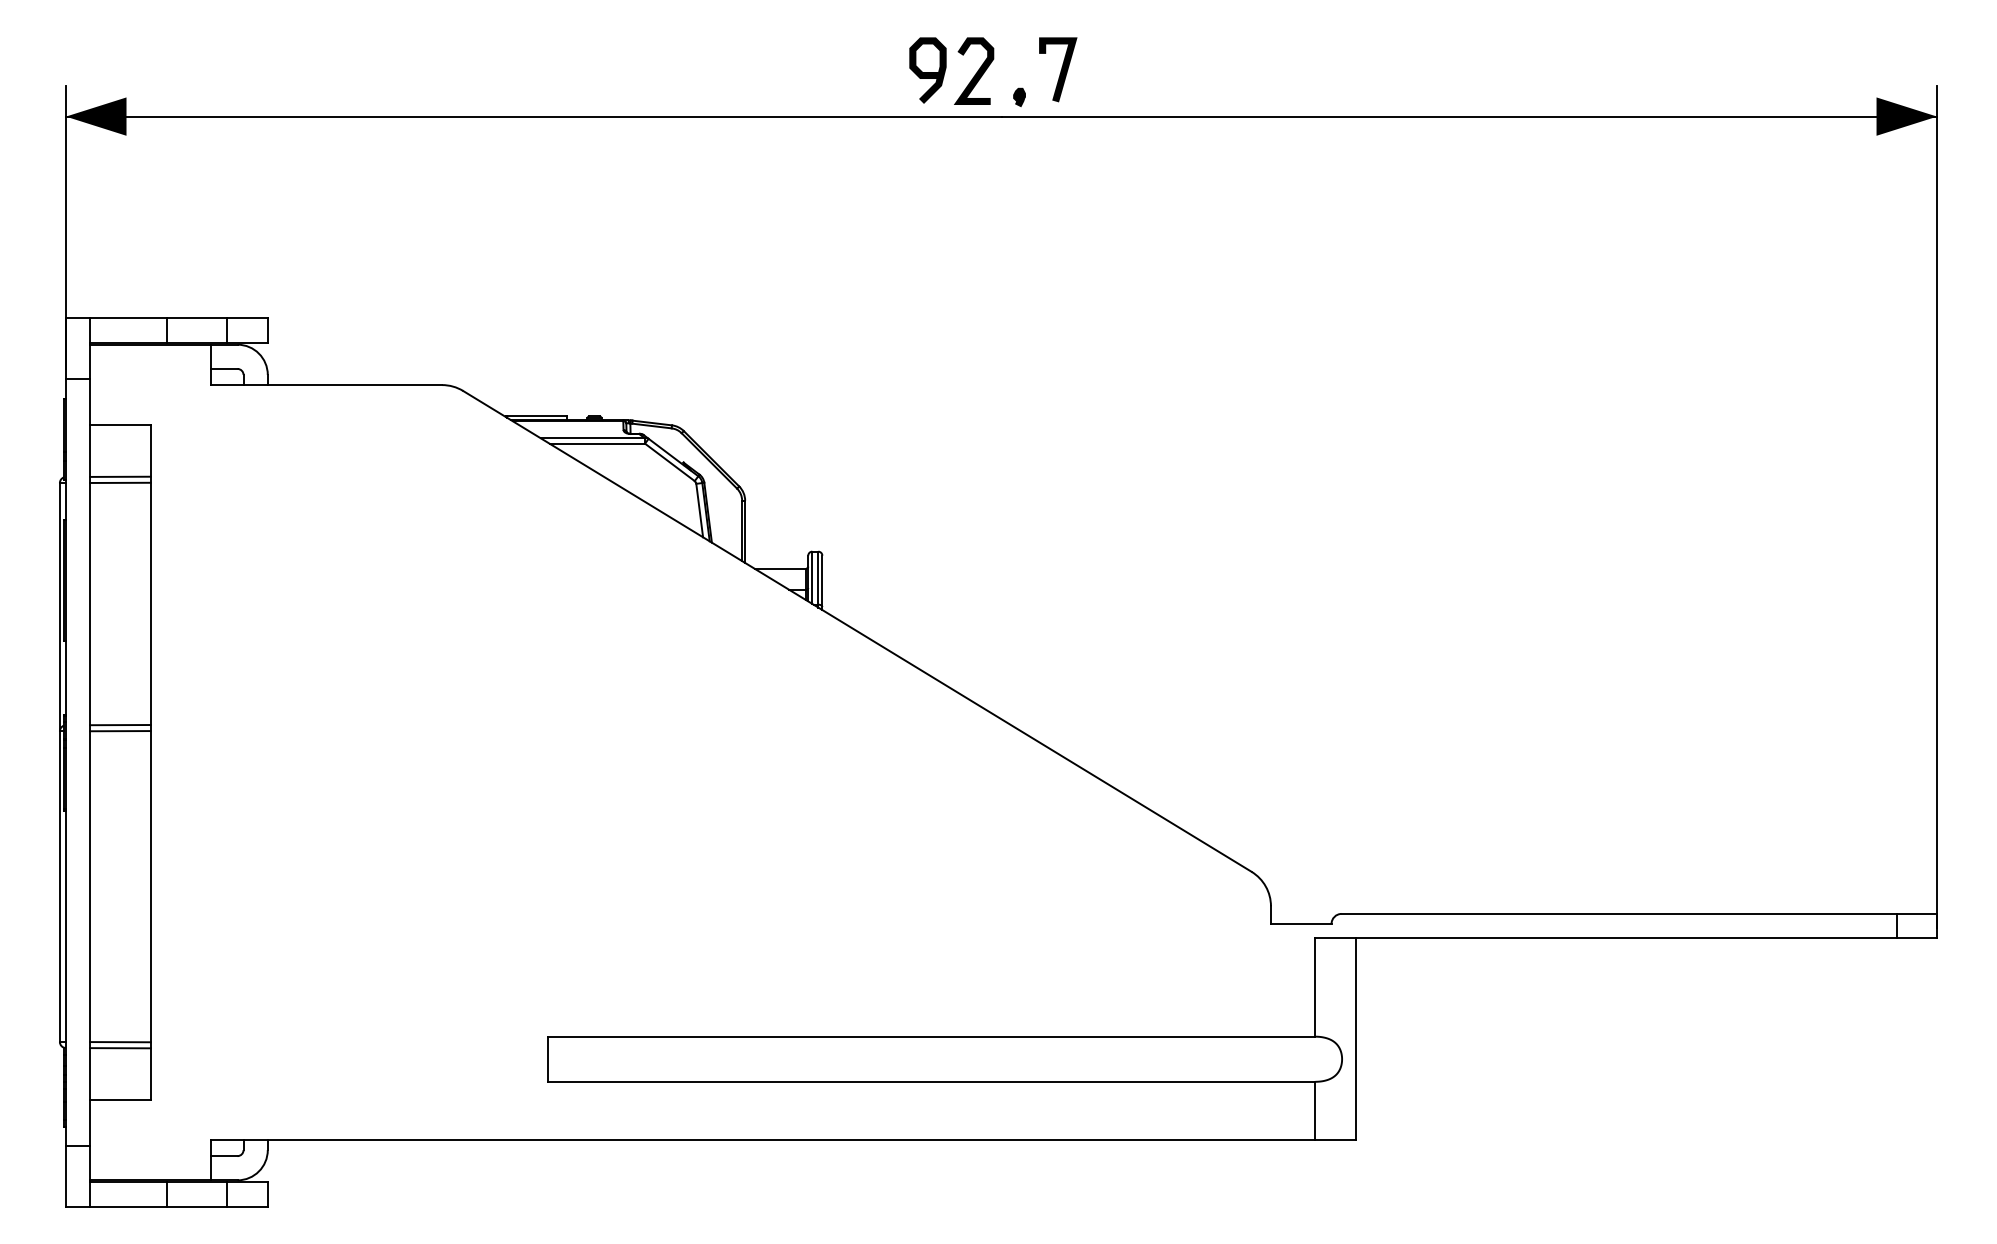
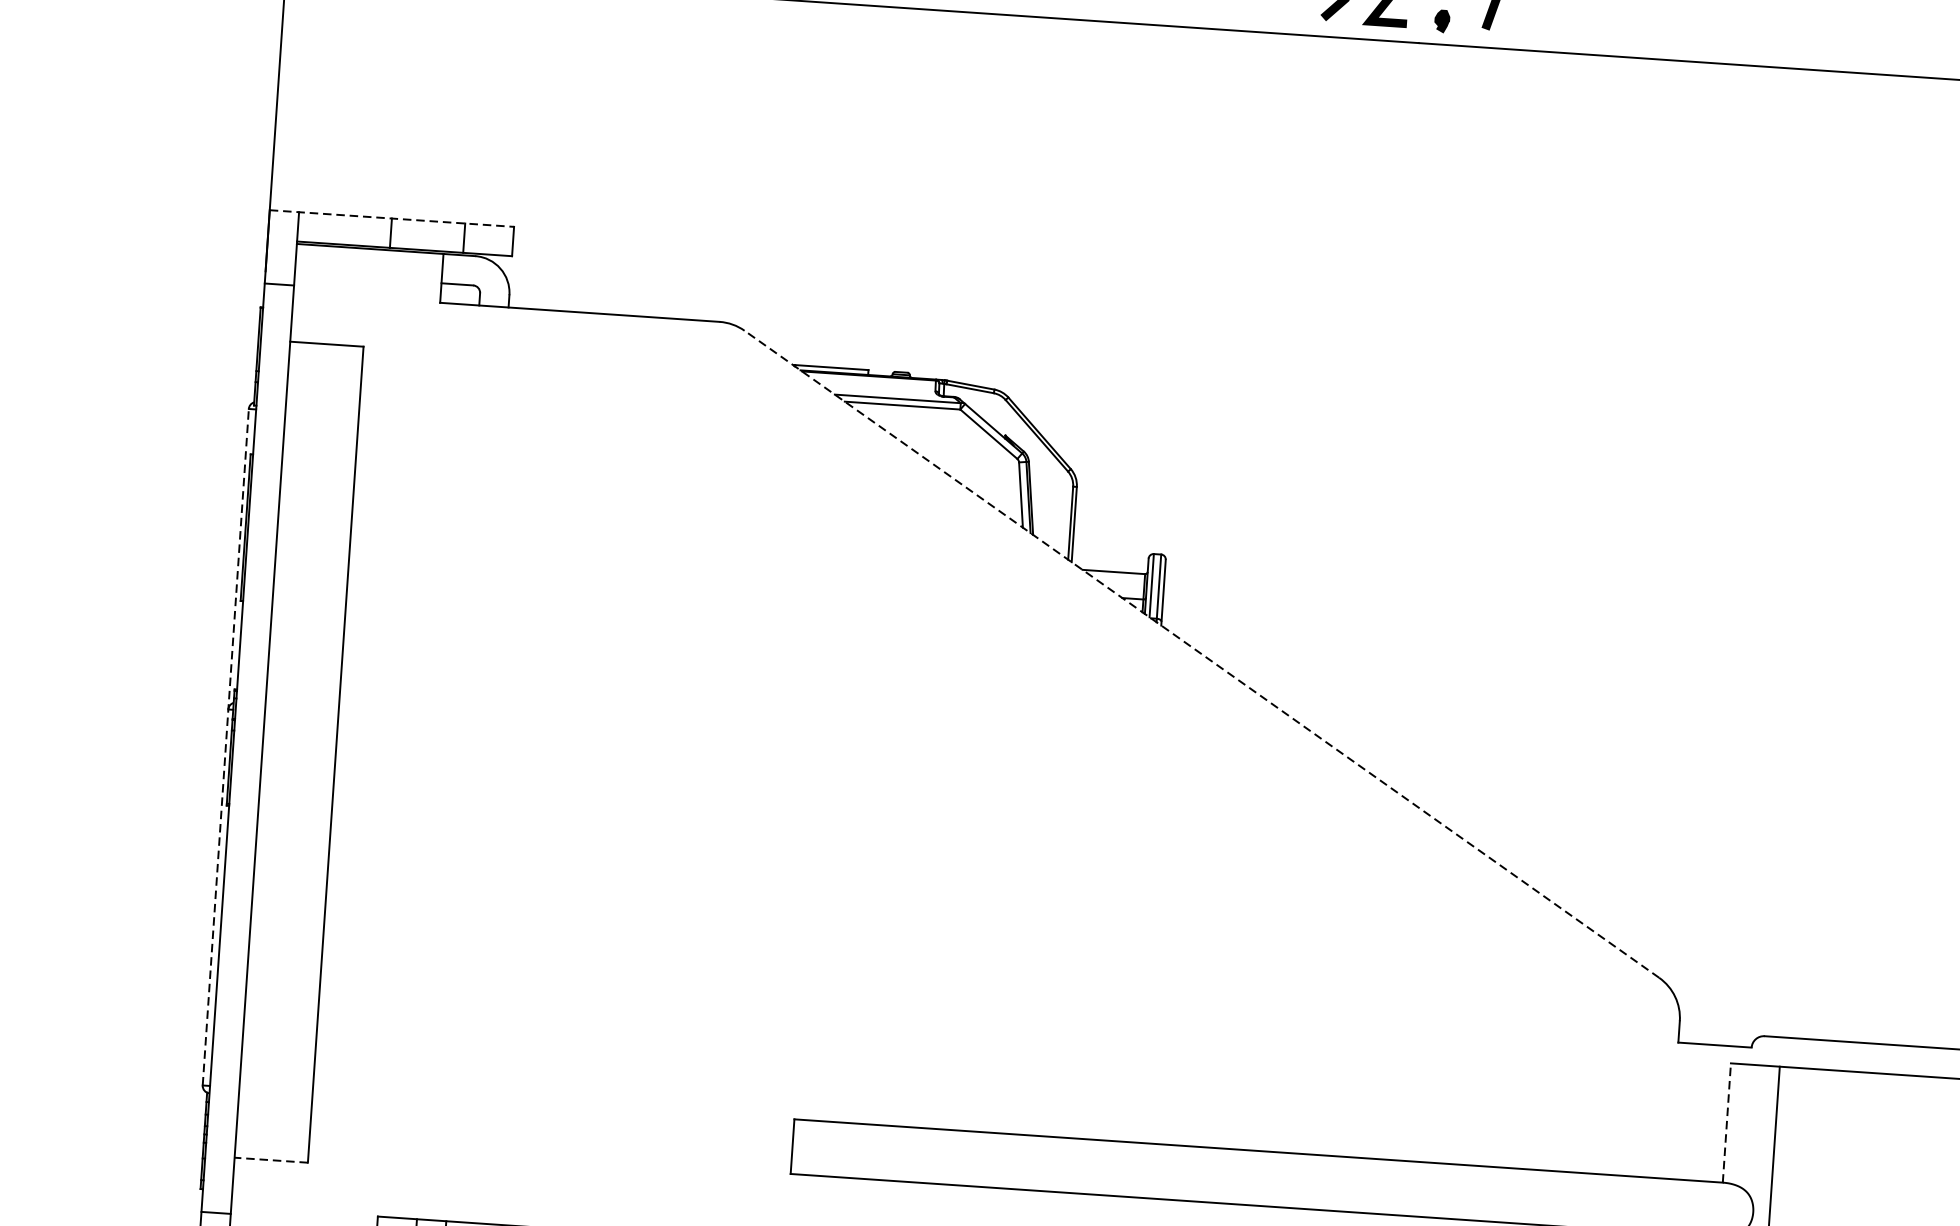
line: (166, 318) -> (391, 218), solid -> dashed
line: (120, 476) -> (322, 406), removed
line: (120, 482) -> (322, 413), removed
line: (857, 631) -> (1202, 654), solid -> dashed
line: (120, 725) -> (302, 707), removed
line: (120, 731) -> (301, 714), removed
line: (59, 762) -> (225, 747), solid -> dashed
line: (1315, 986) -> (1727, 1121), solid -> dashed
line: (120, 1042) -> (276, 1091), removed
line: (120, 1048) -> (275, 1098), removed
line: (119, 1099) -> (270, 1159), solid -> dashed

